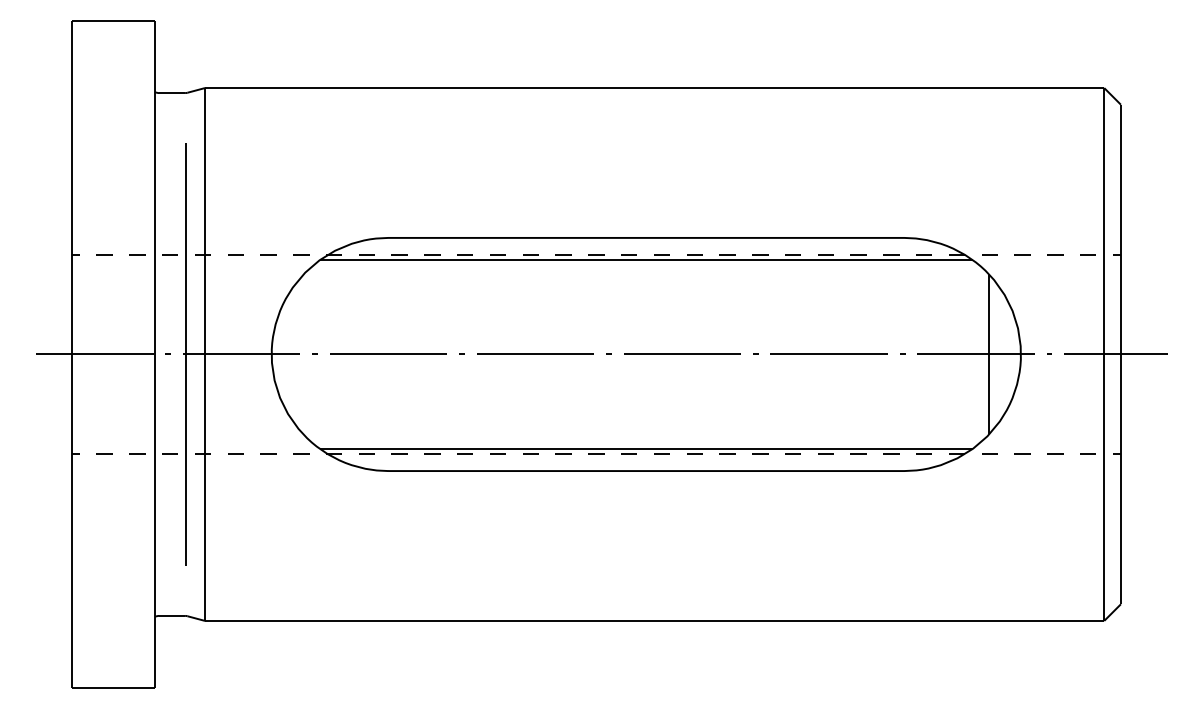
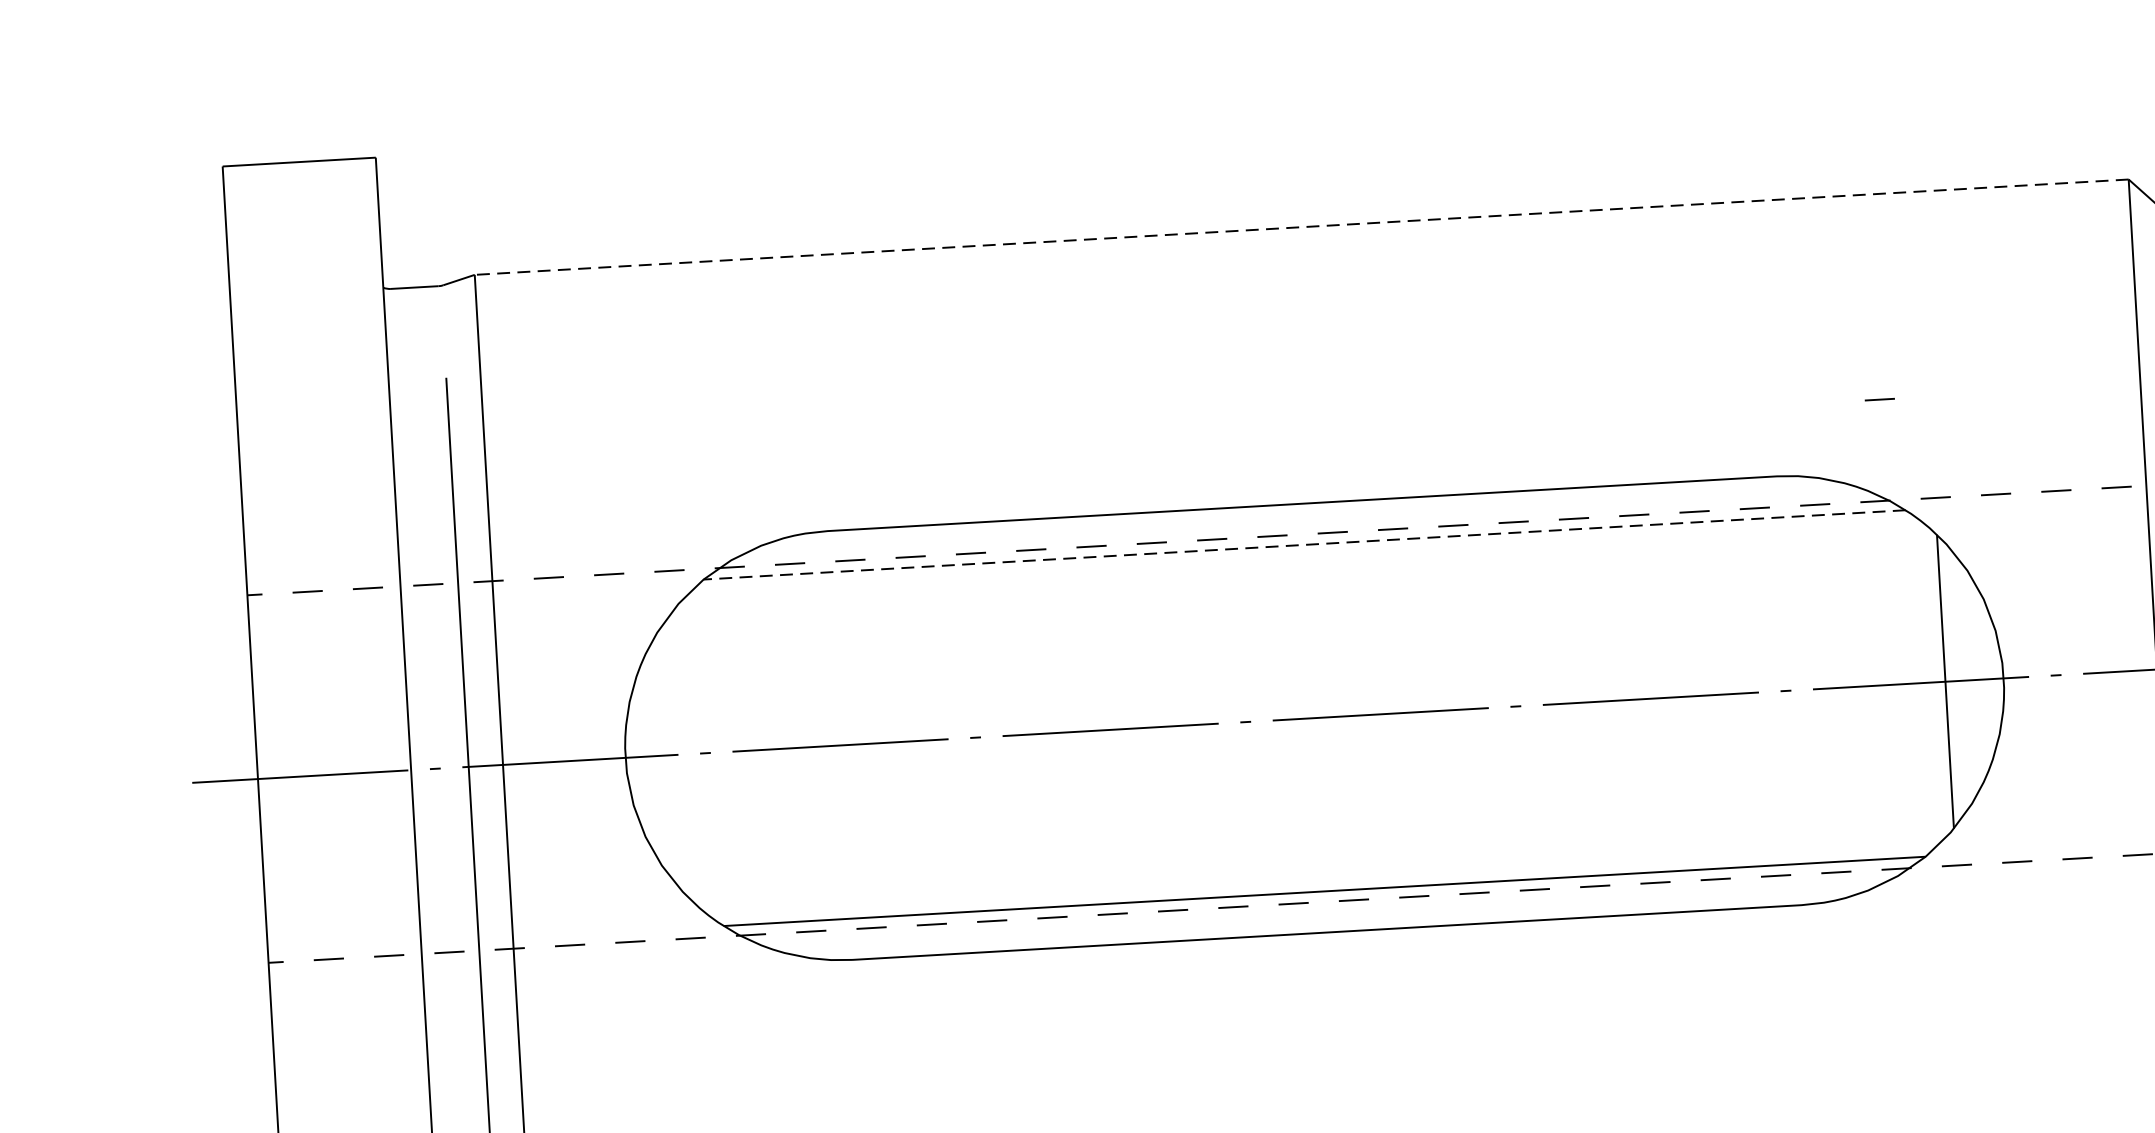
line: (654, 88) -> (1301, 228), solid -> dashed
line: (962, 199) -> (1879, 399), added
line: (646, 260) -> (1304, 545), solid -> dashed

